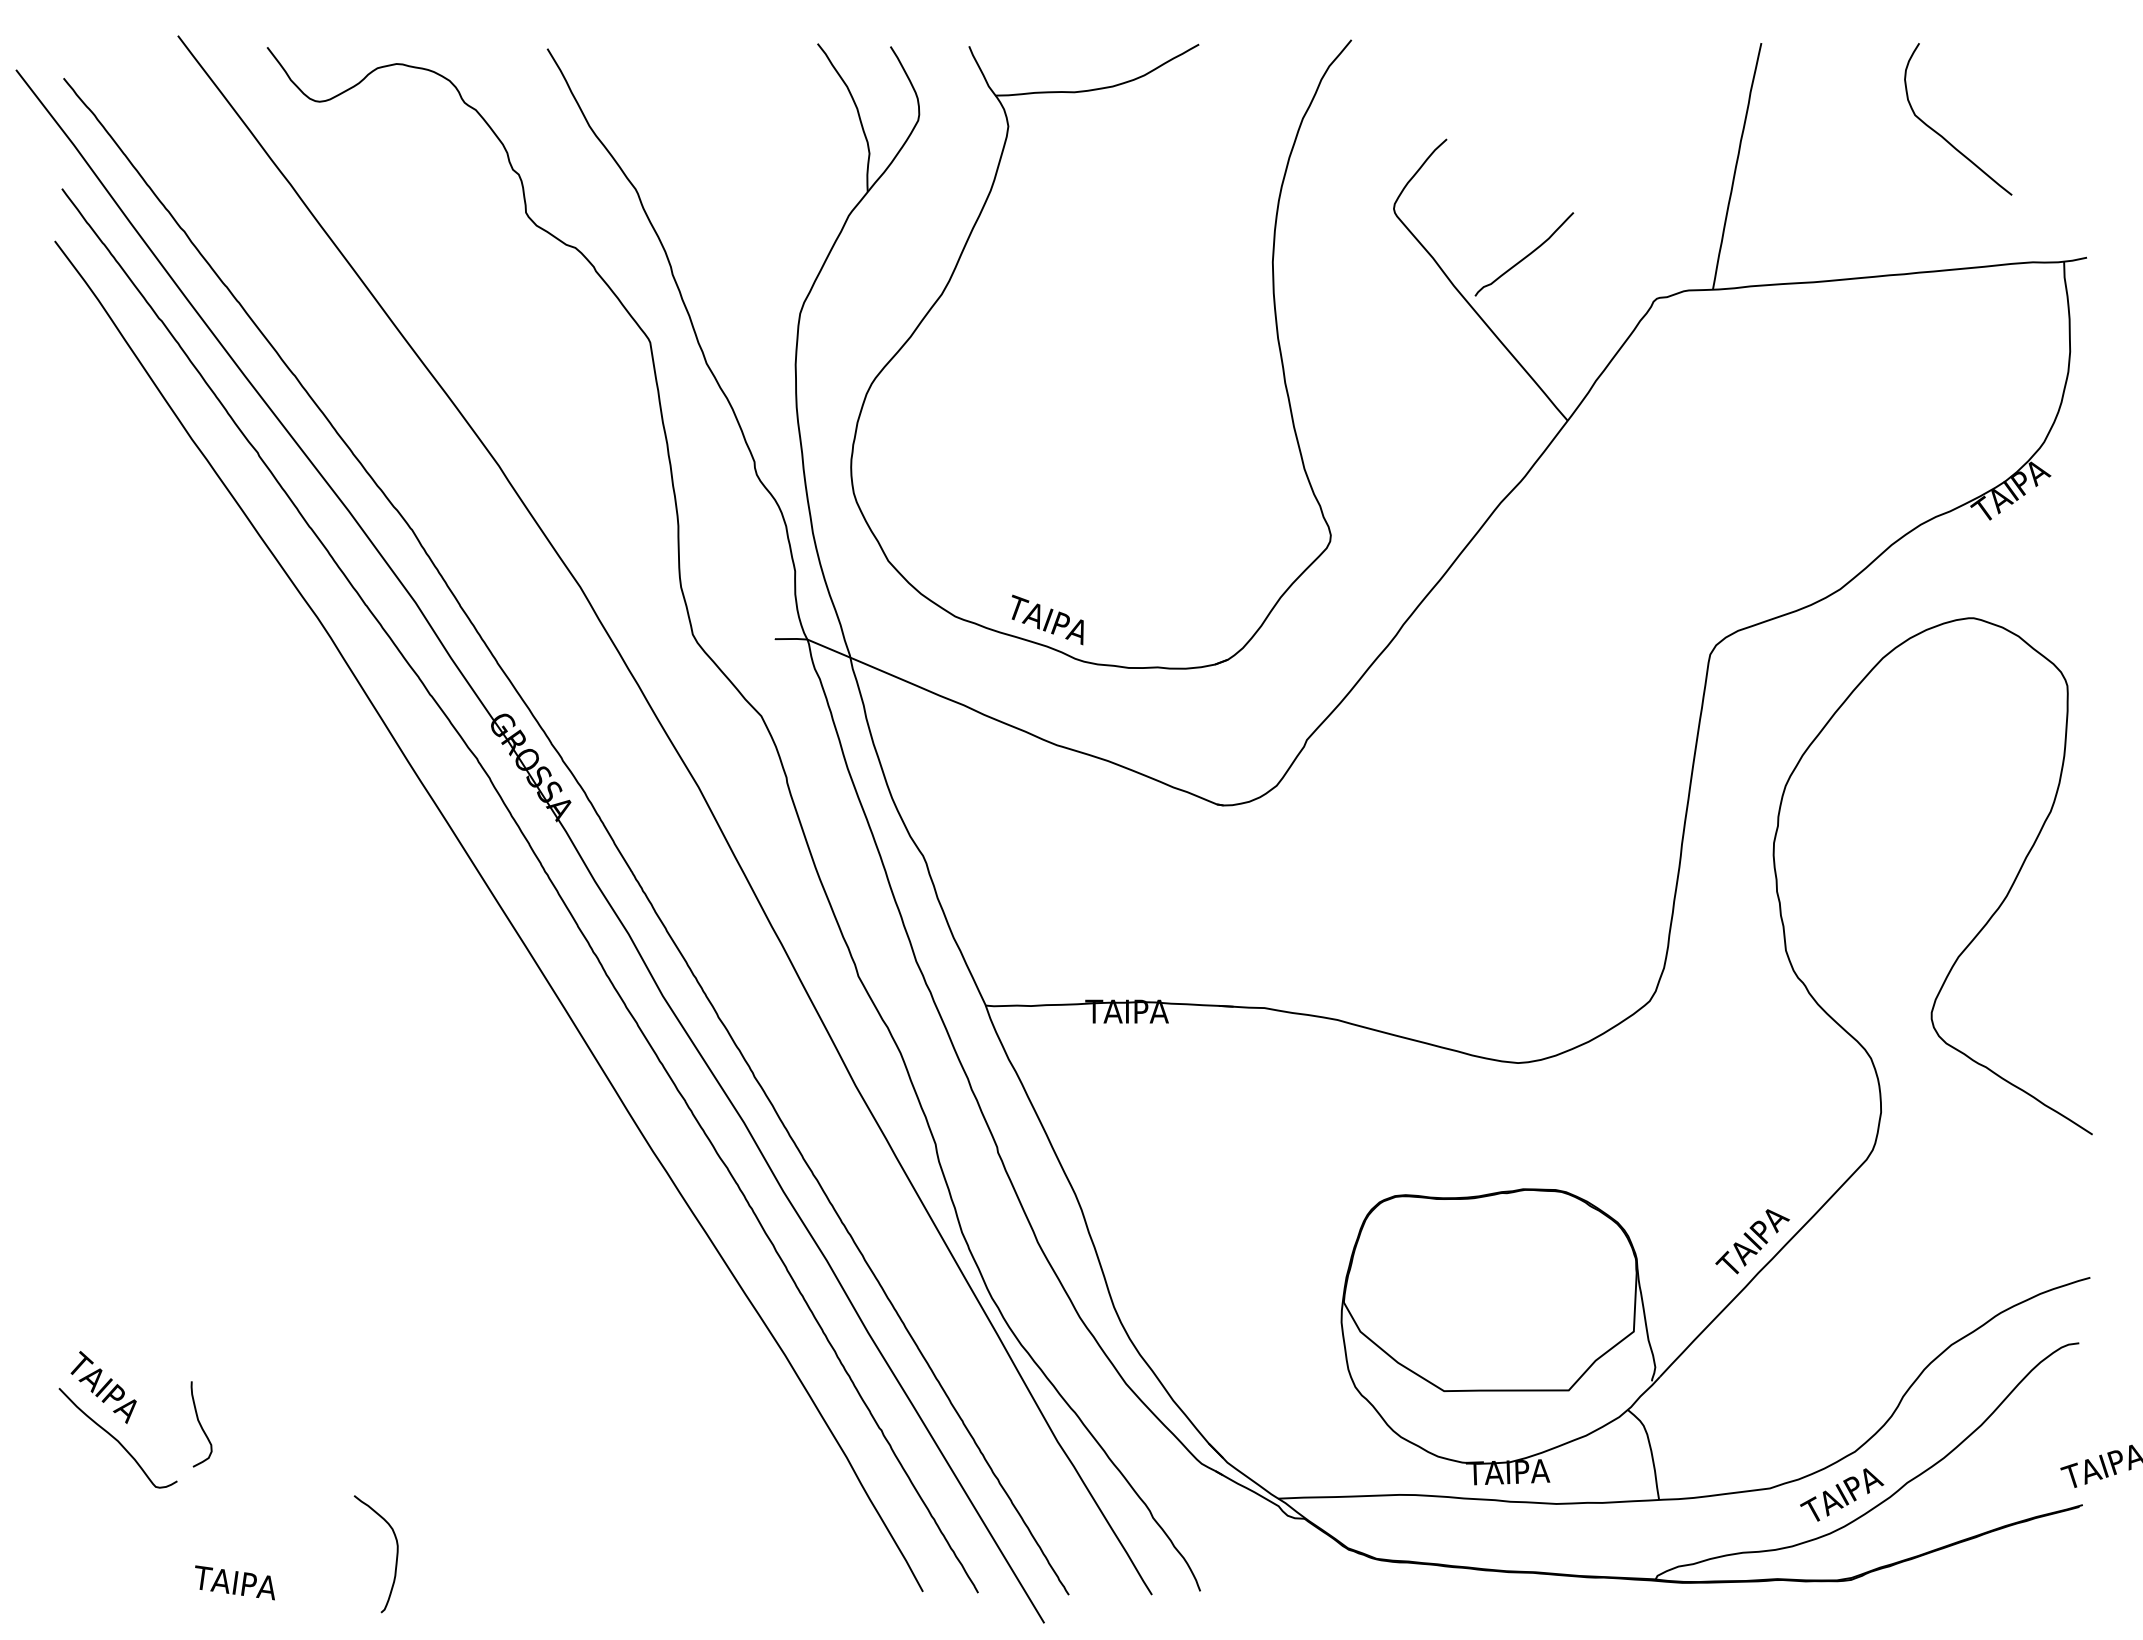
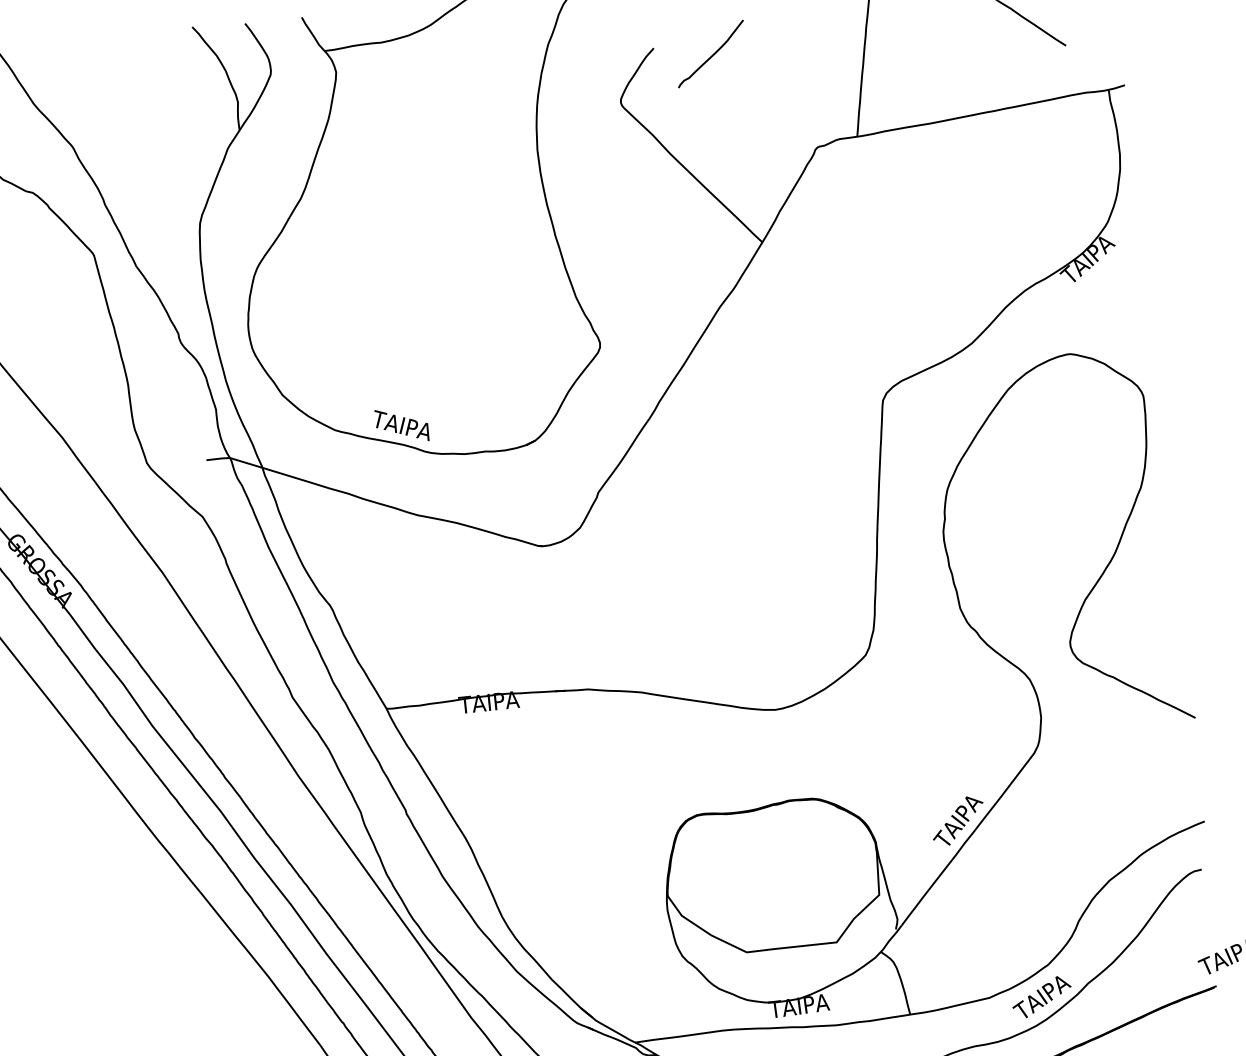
curve: (1526, 255) -> (712, 54), moved

